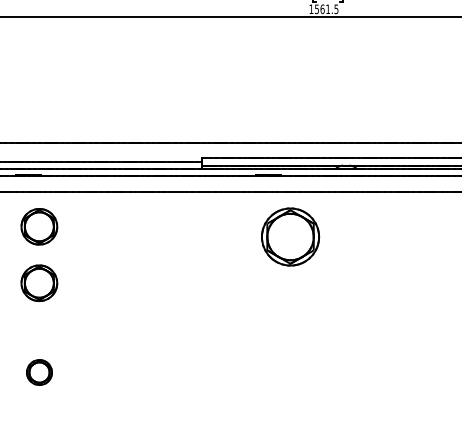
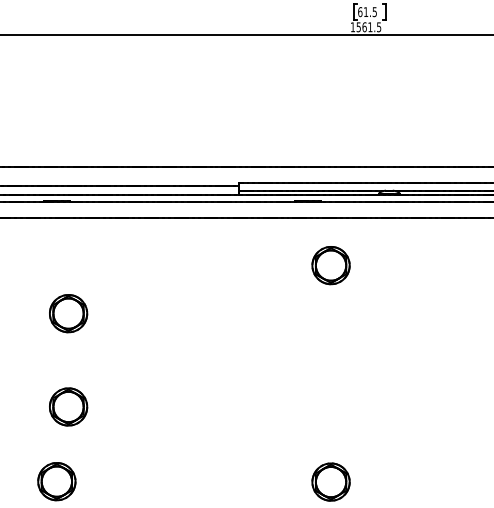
part: (39, 226) -> (68, 254), removed
part: (289, 237) -> (330, 265), size x0.62
part: (39, 372) -> (68, 406), size x1.43

